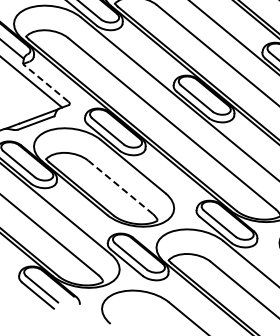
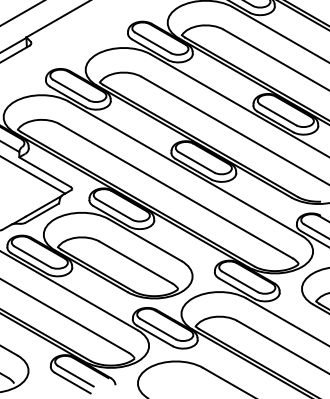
line: (45, 82) -> (44, 171), dashed -> solid
line: (120, 187) -> (135, 262), dashed -> solid

